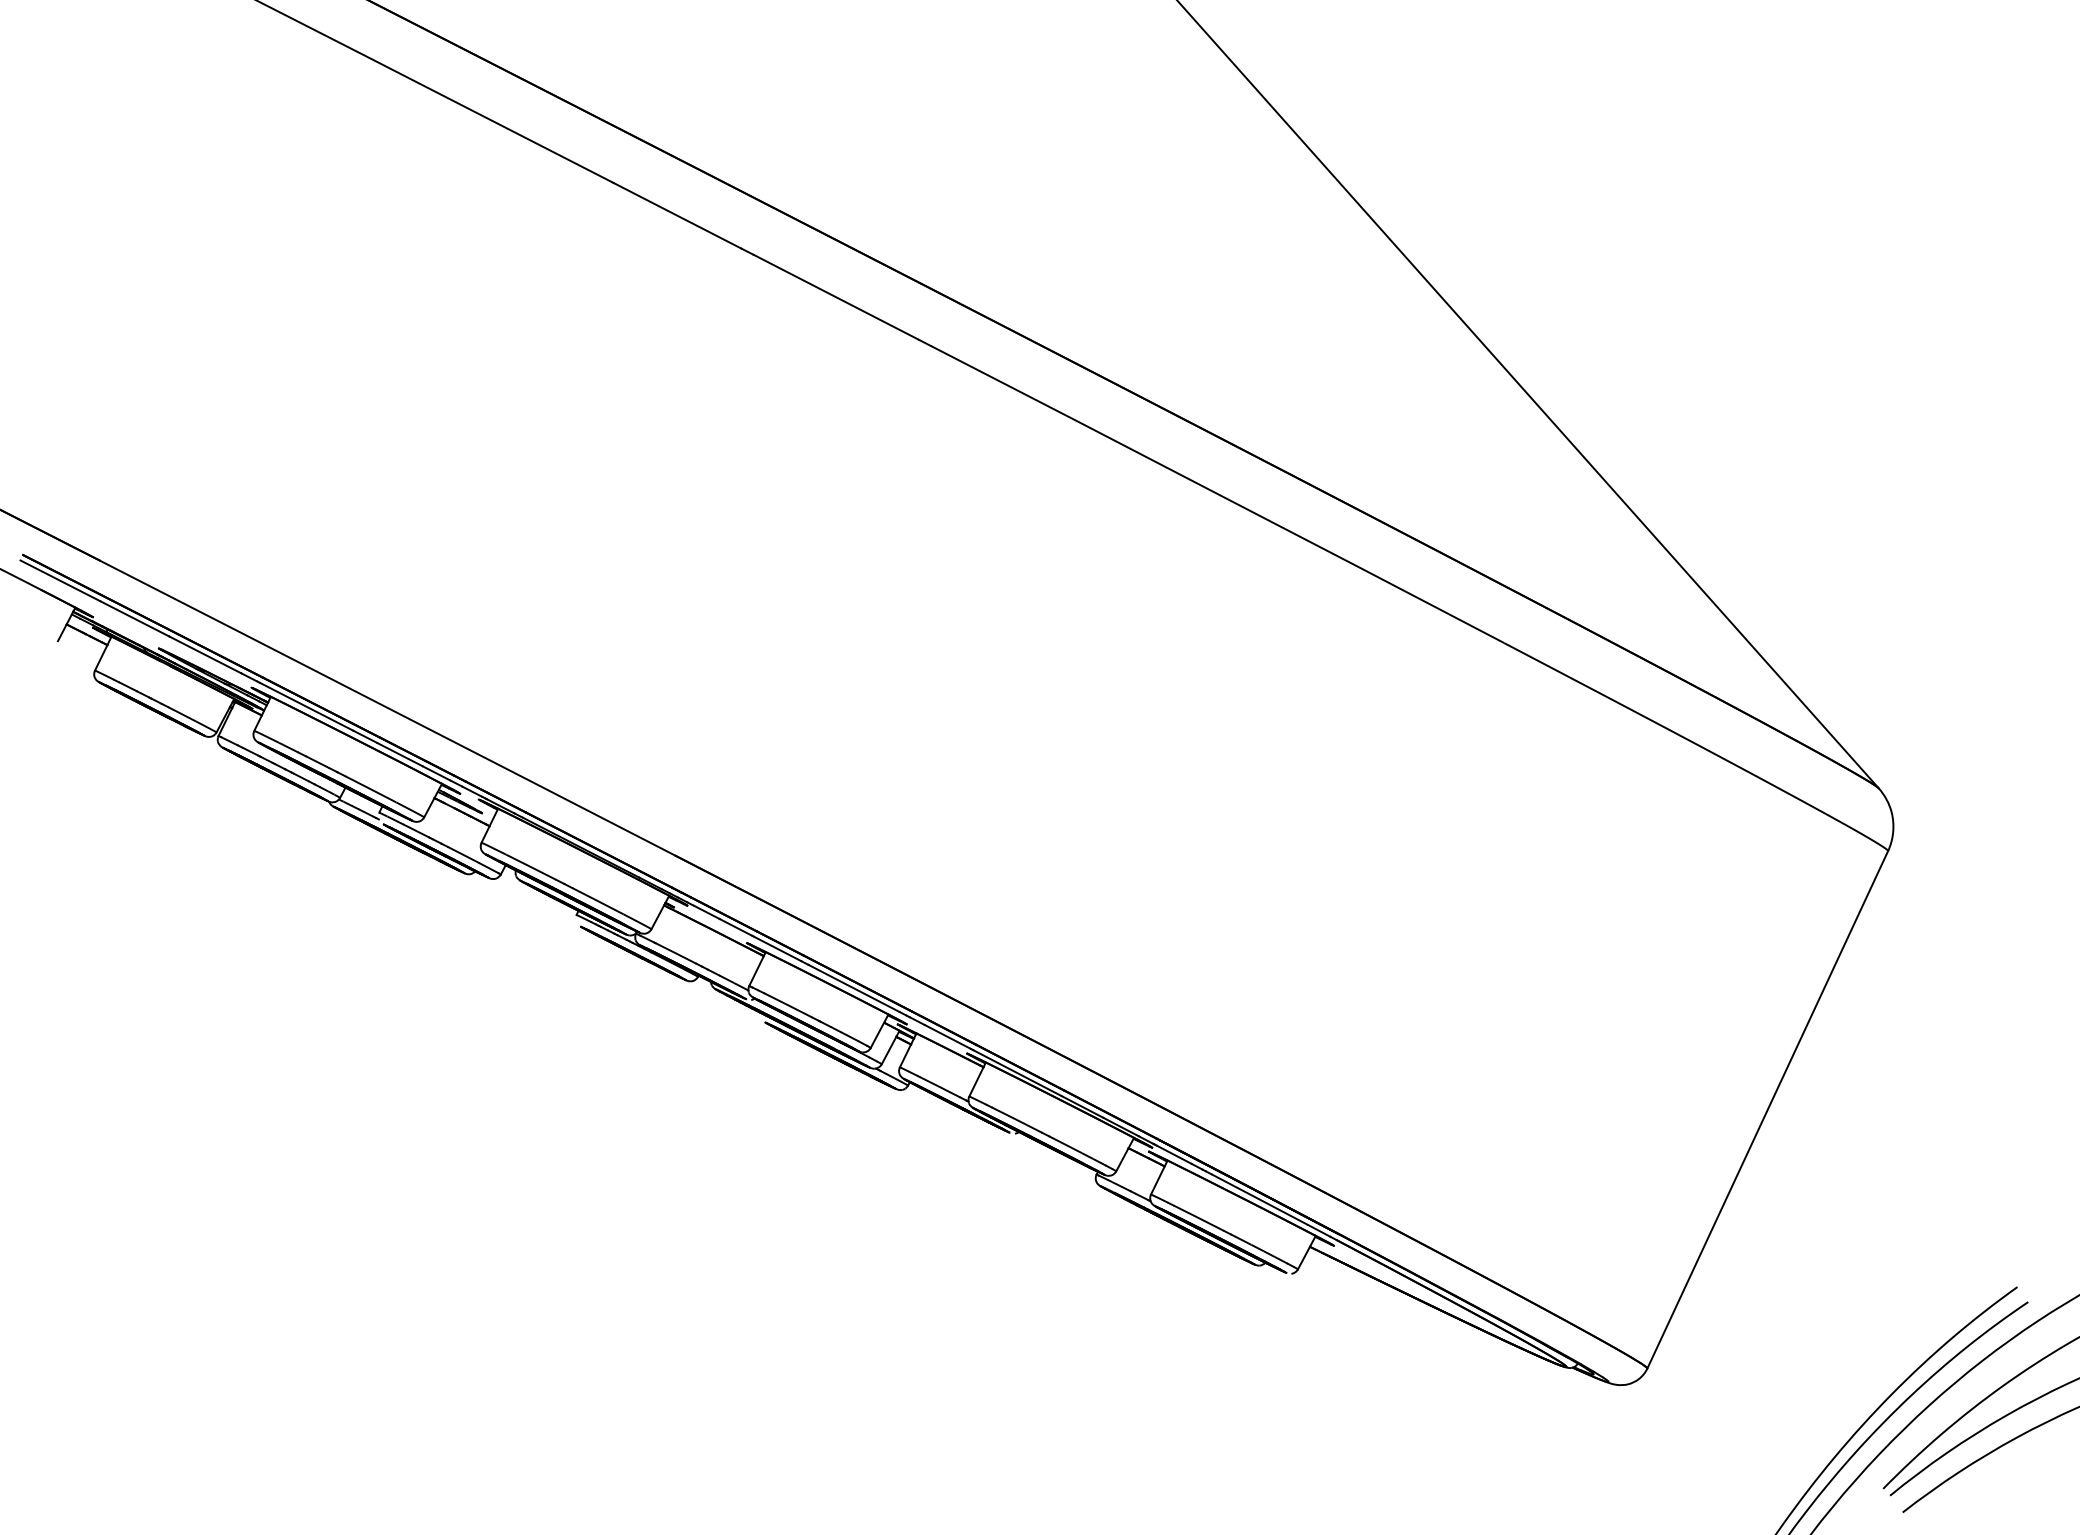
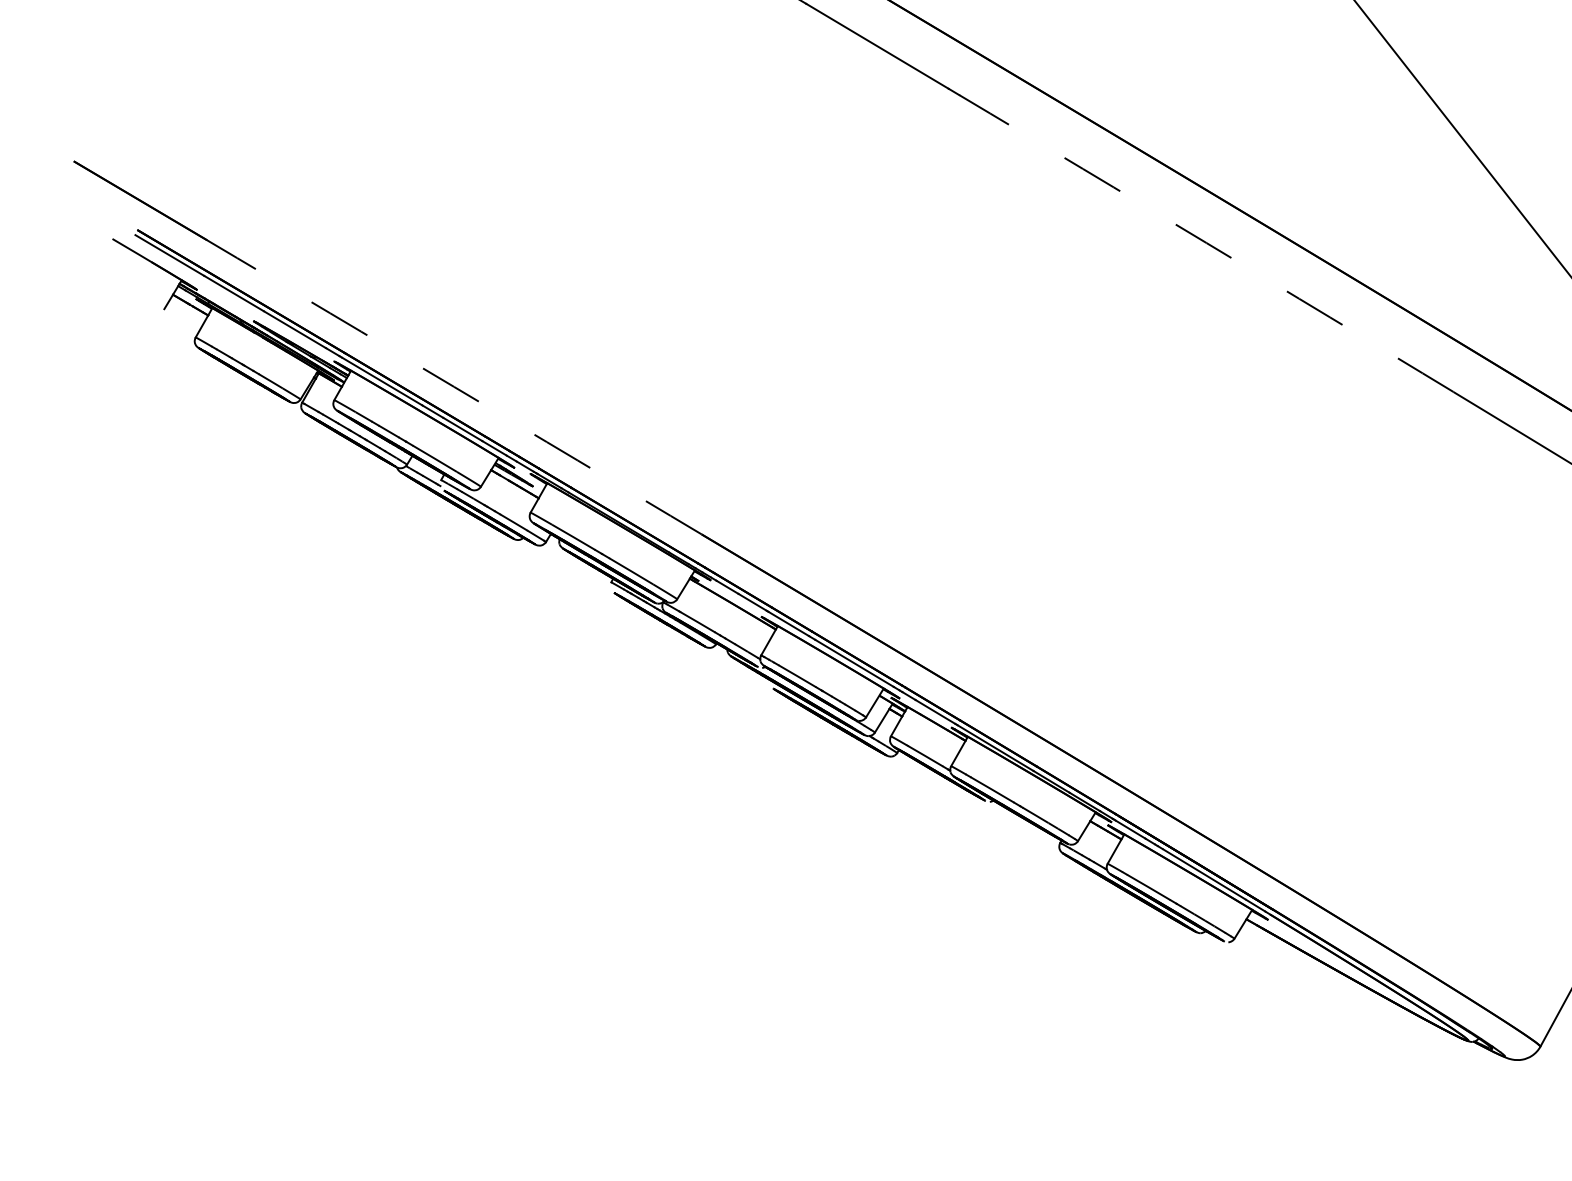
arc: (1217, 494) -> (1206, 243), solid -> dashed
arc: (387, 707) -> (454, 386), solid -> dashed

